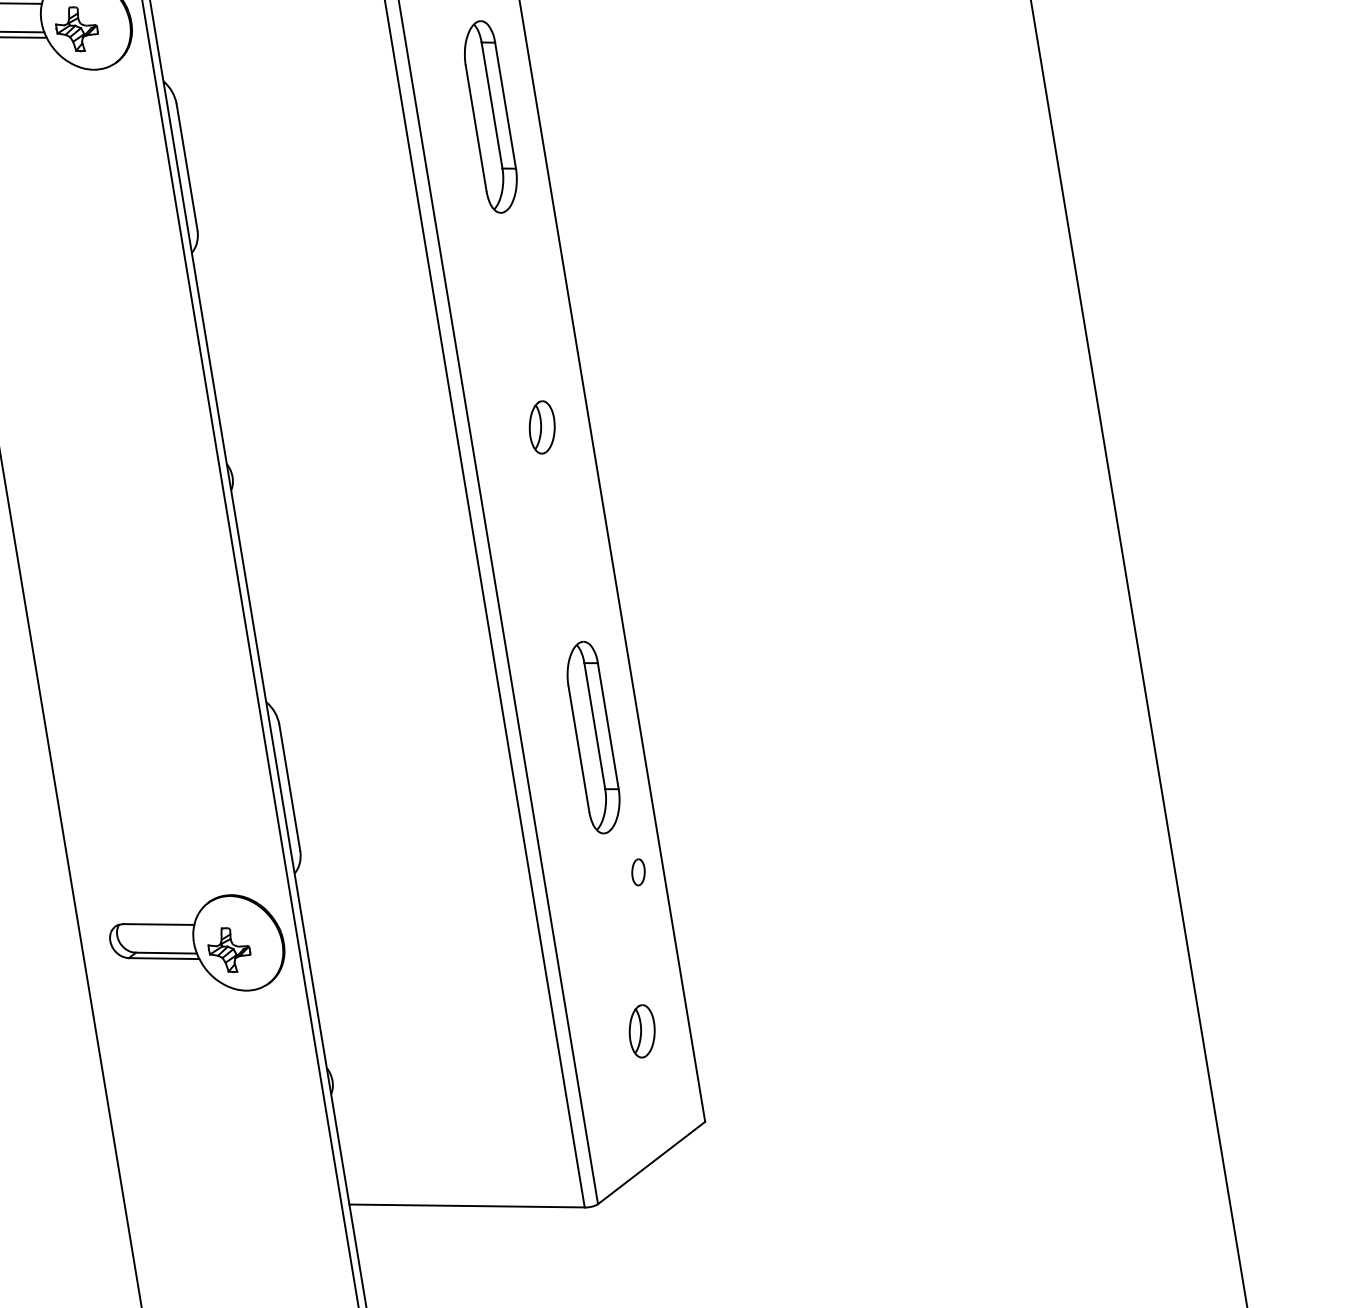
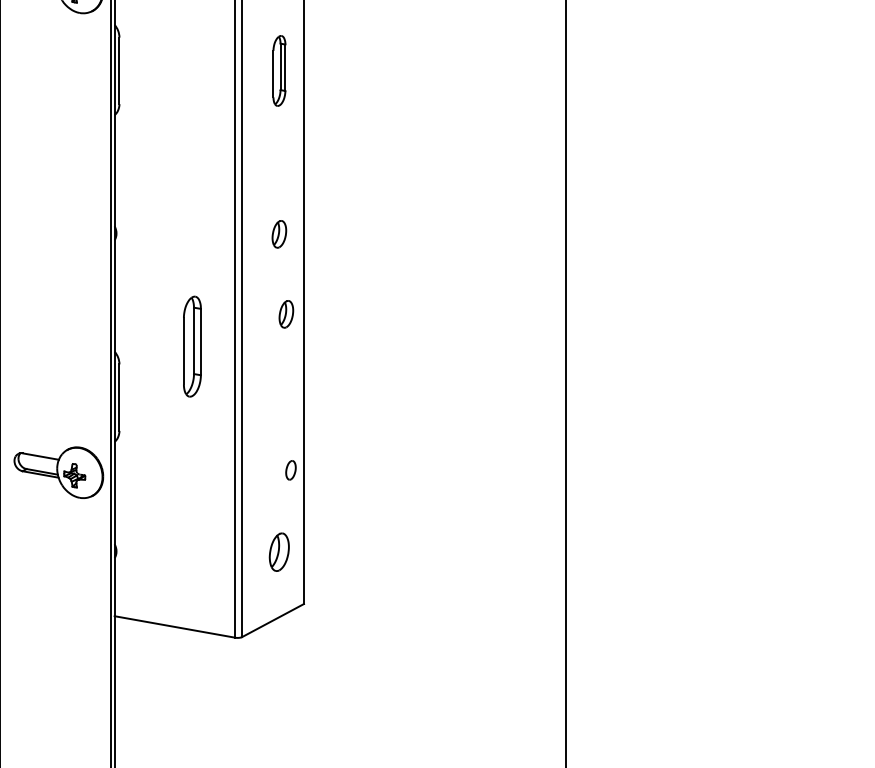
part: (490, 116) -> (279, 70), size x0.7
part: (580, 577) -> (286, 314), added
part: (593, 737) -> (192, 346), moved
part: (637, 872) -> (290, 470), size x1.4
part: (642, 1031) -> (279, 552), size x1.4

